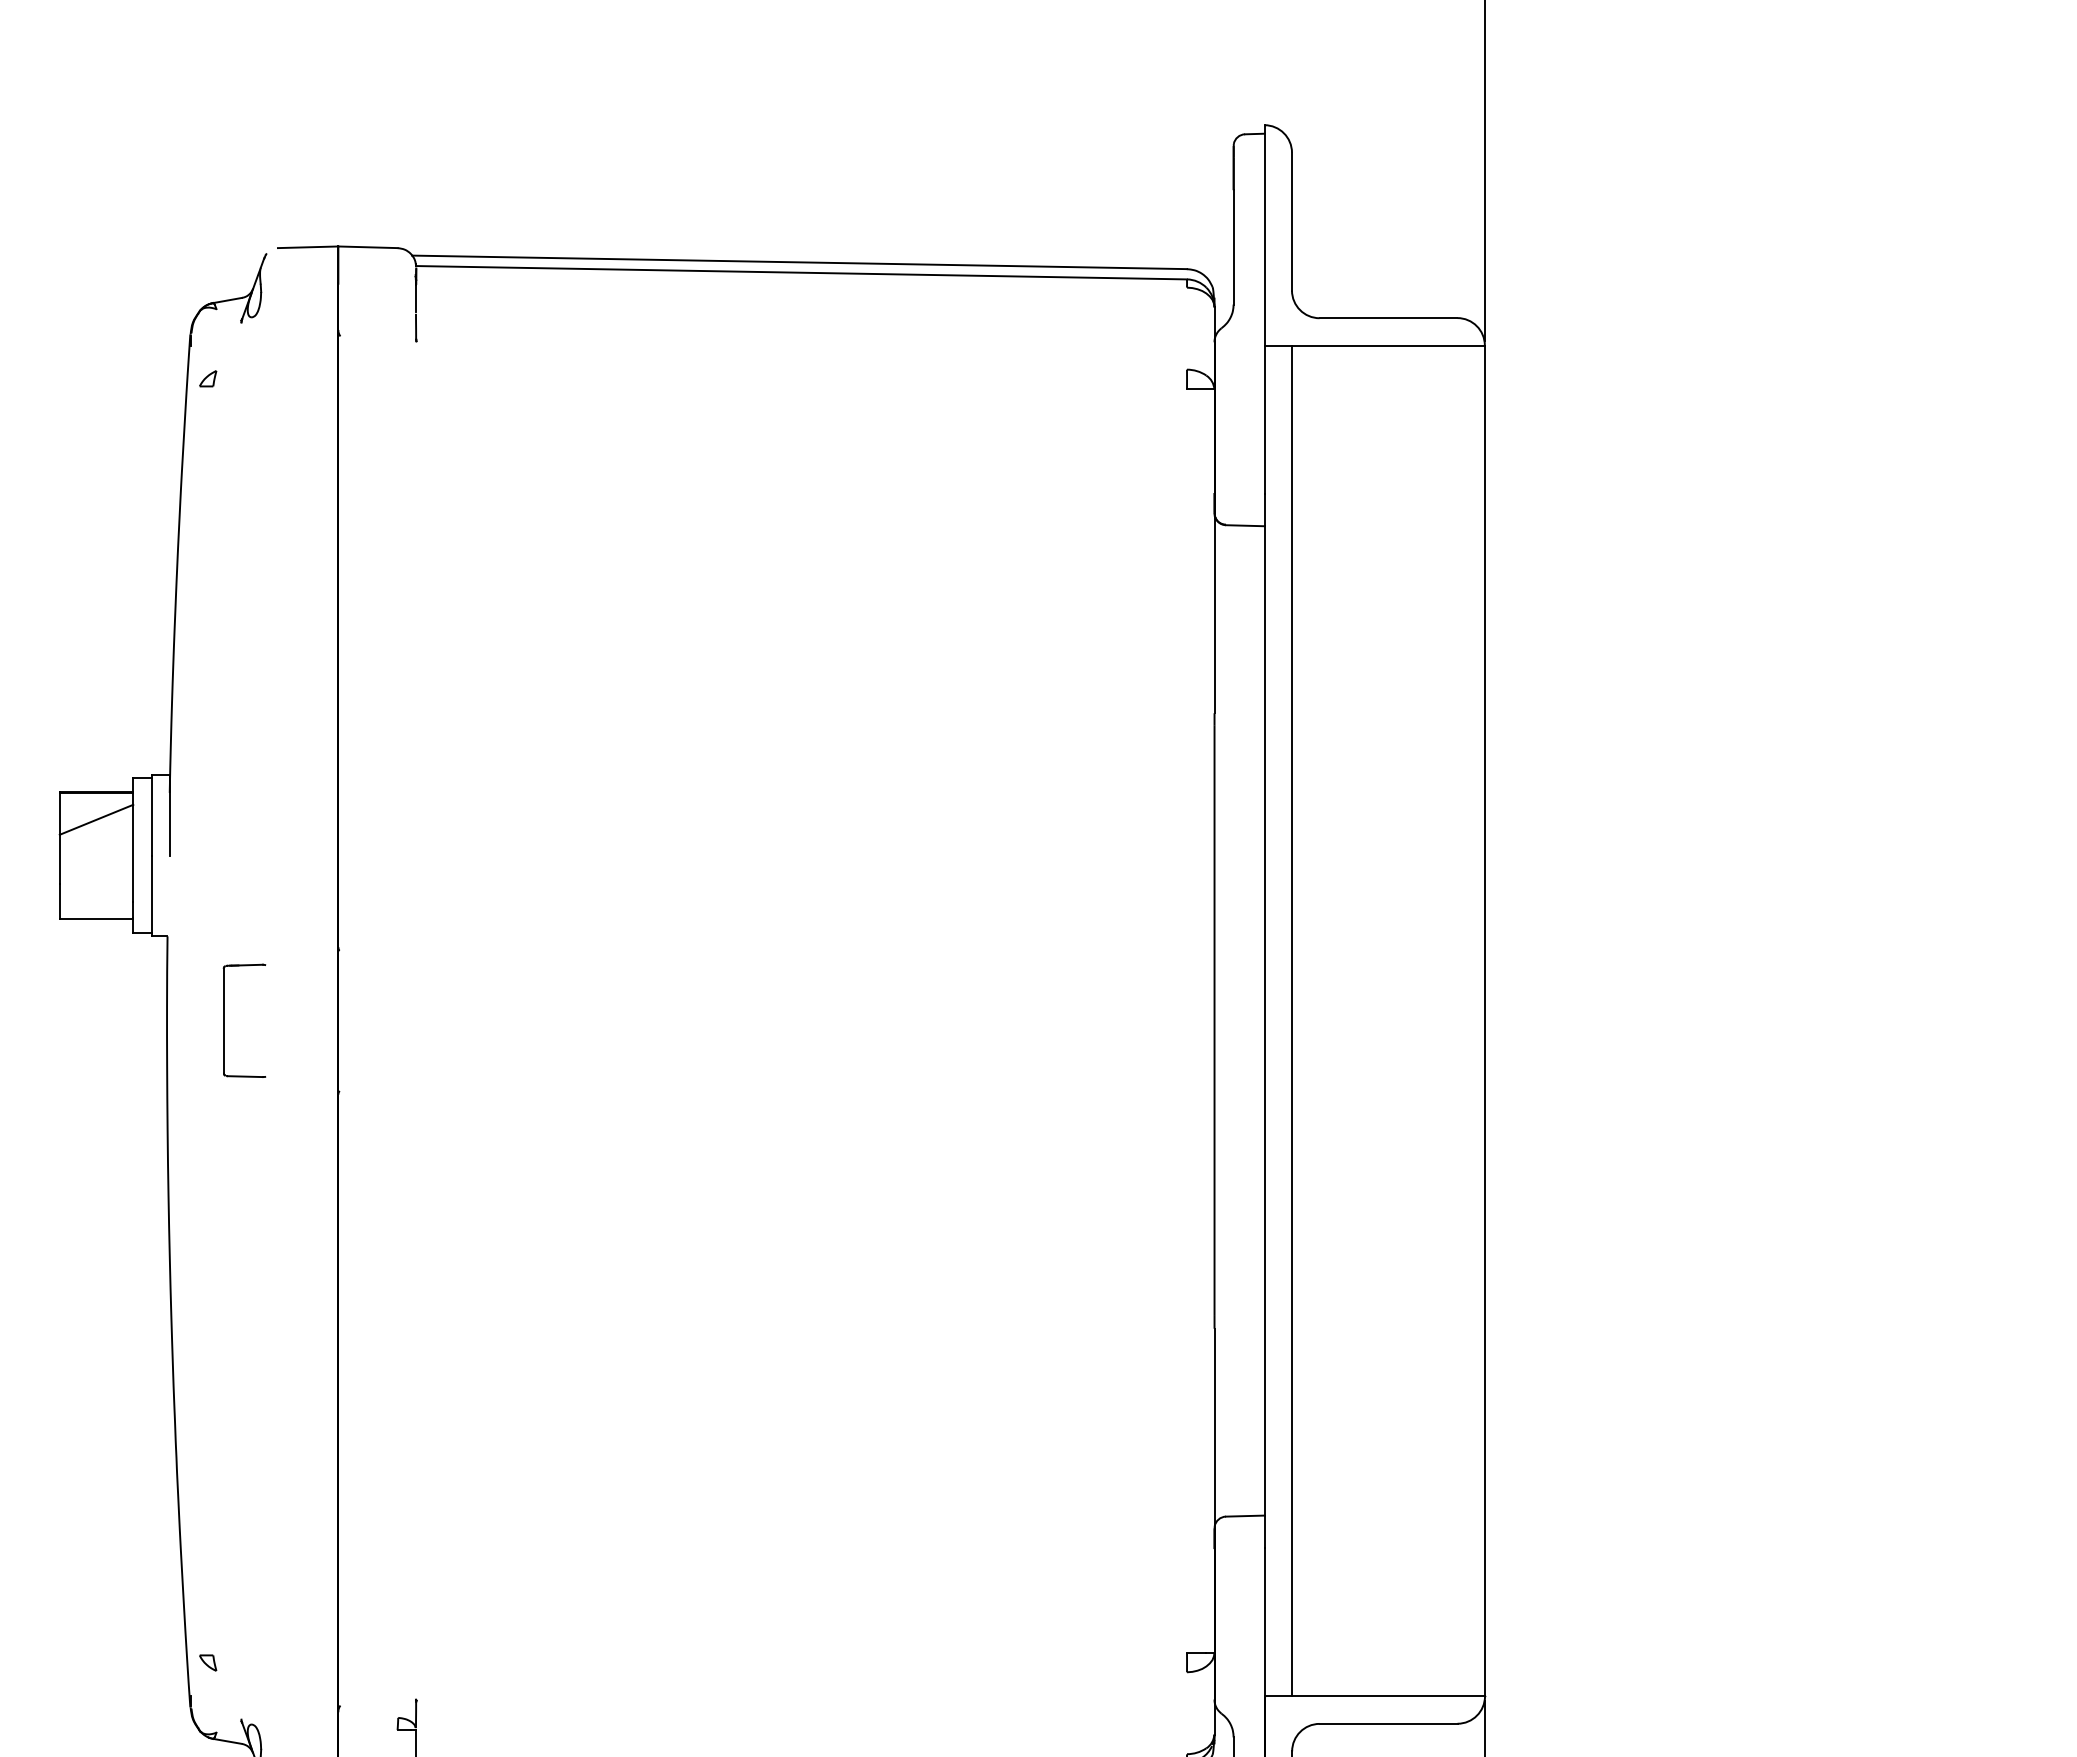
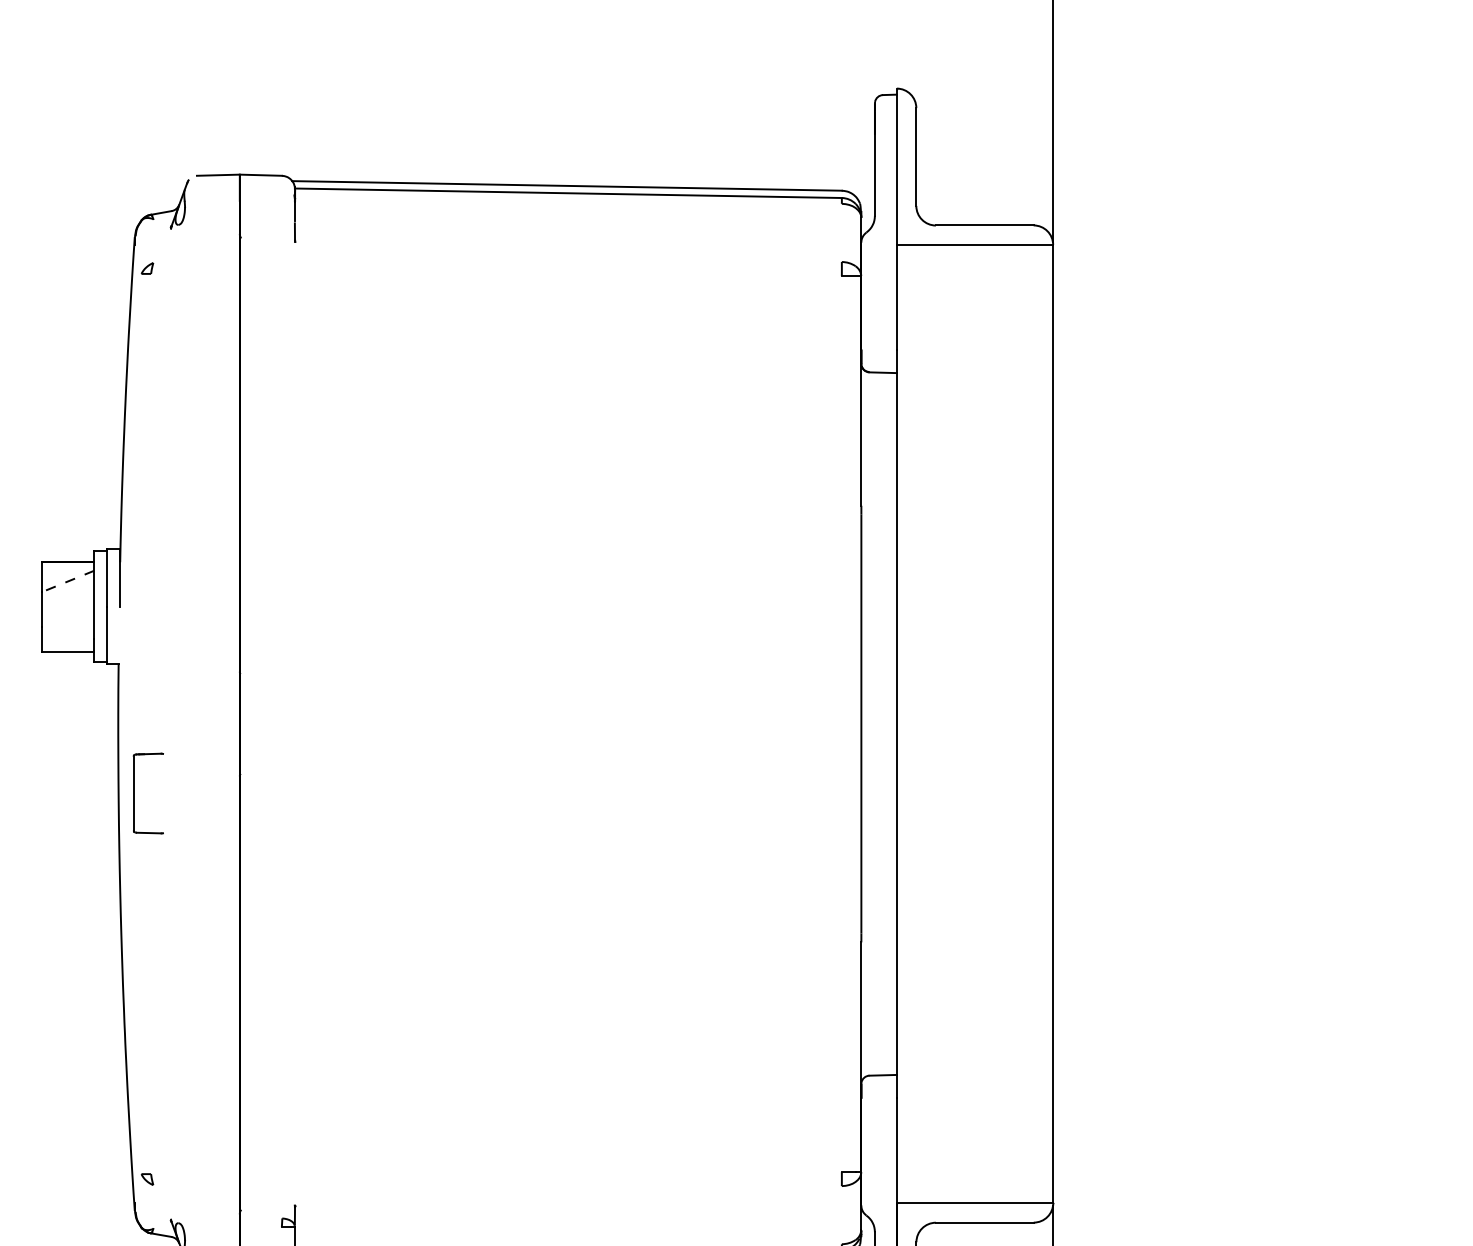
line: (96, 819) -> (68, 581), solid -> dashed
part: (224, 1020) -> (134, 793), moved
line: (1292, 1020) -> (916, 723), removed

